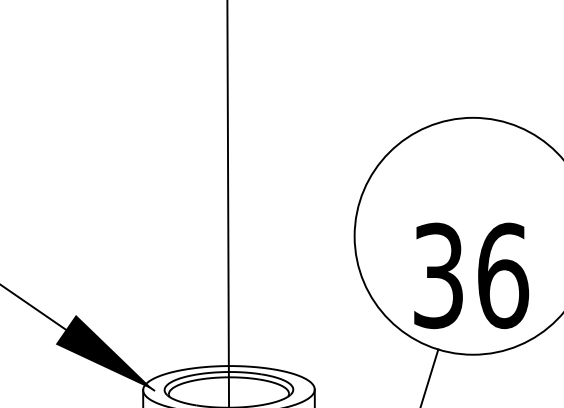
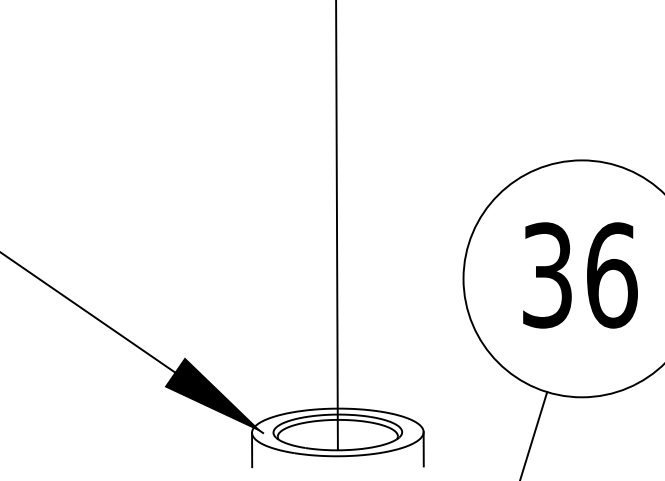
text: (471, 275) -> (580, 275), moved

